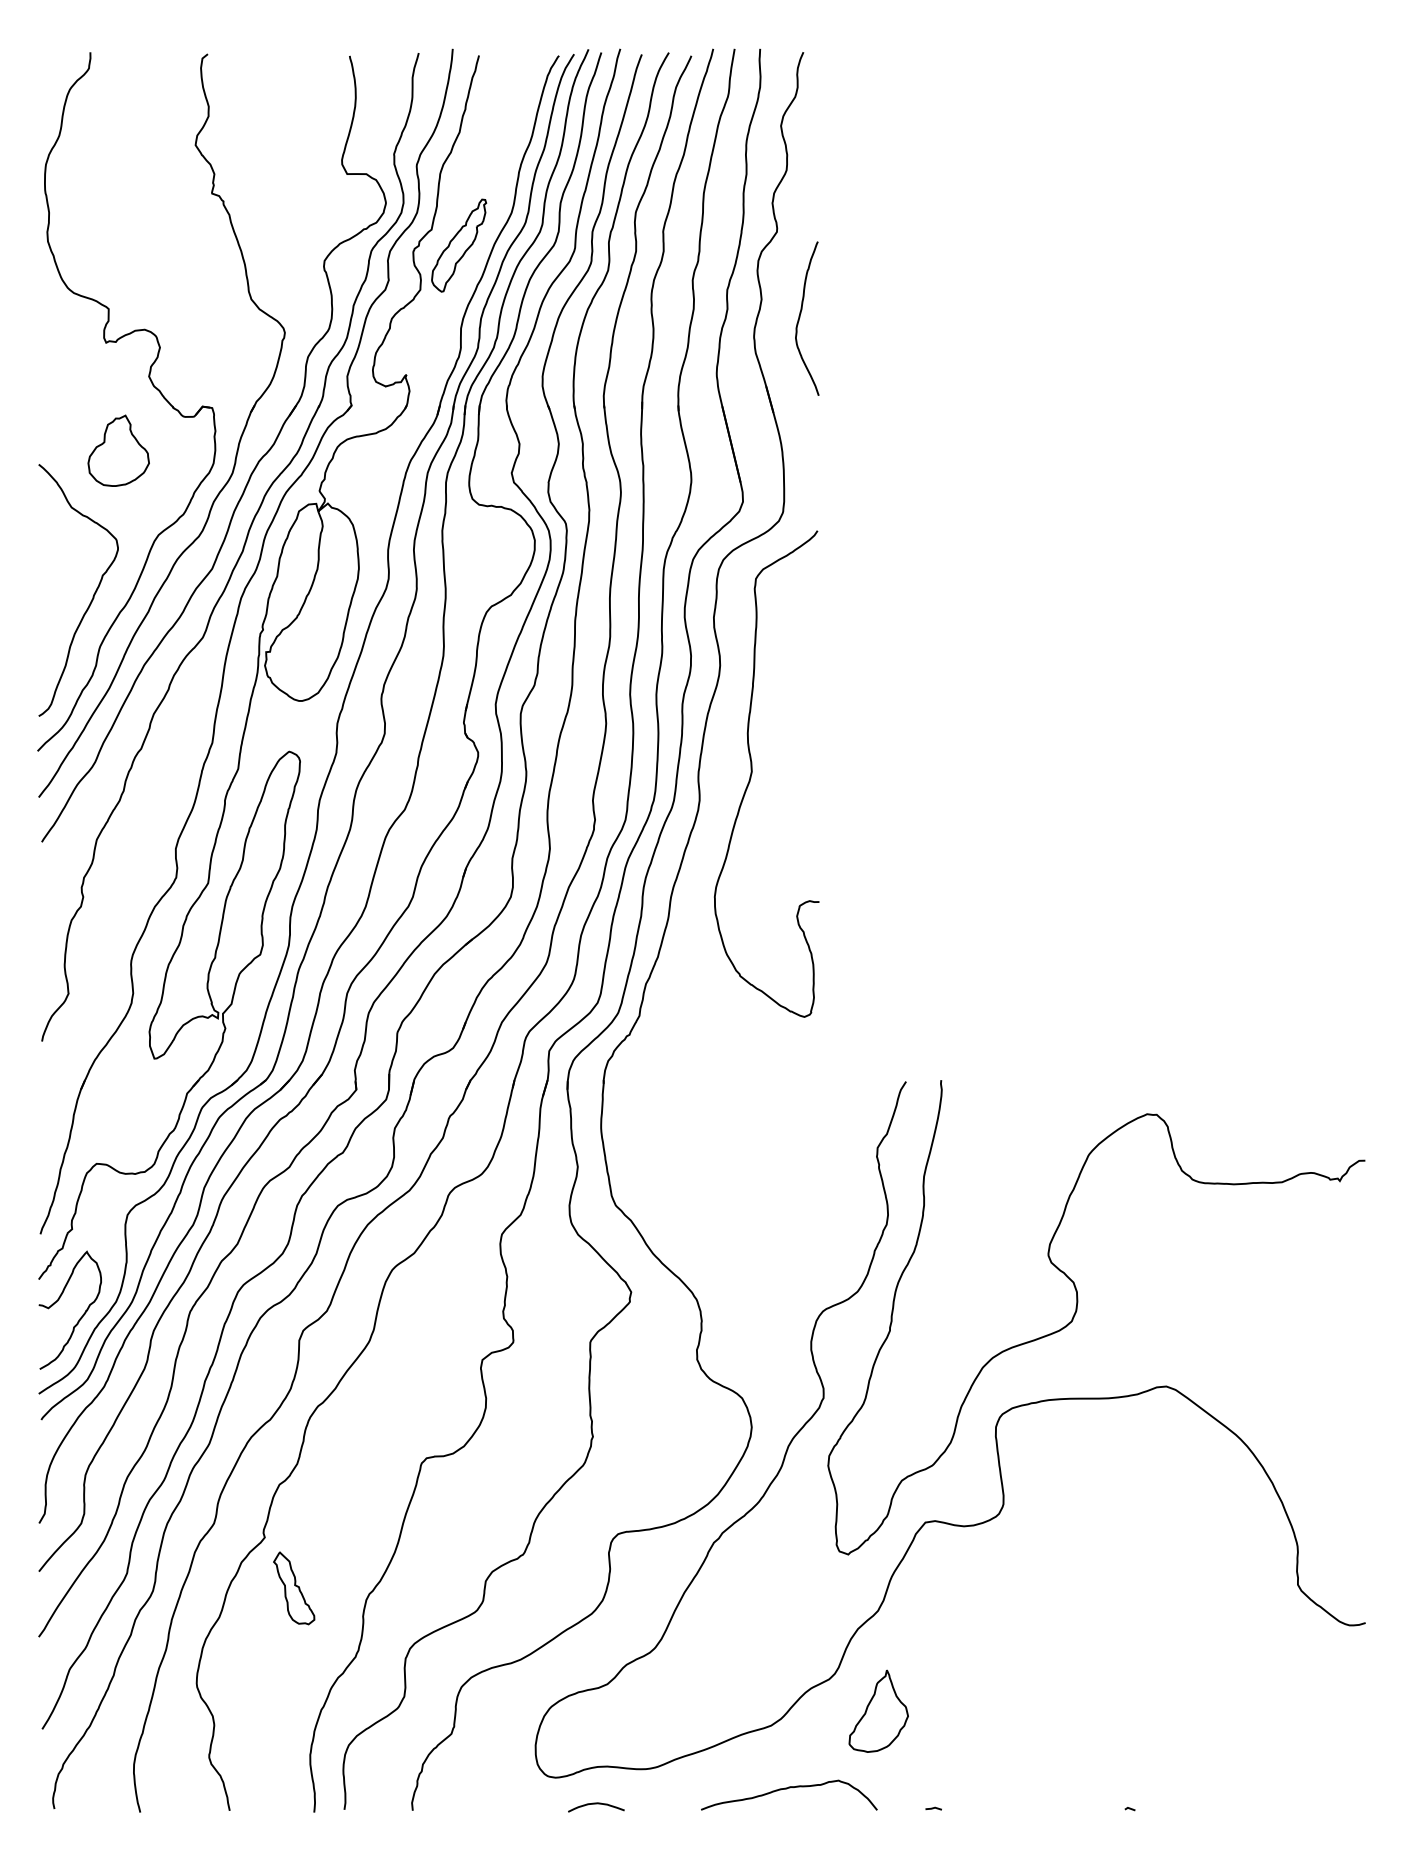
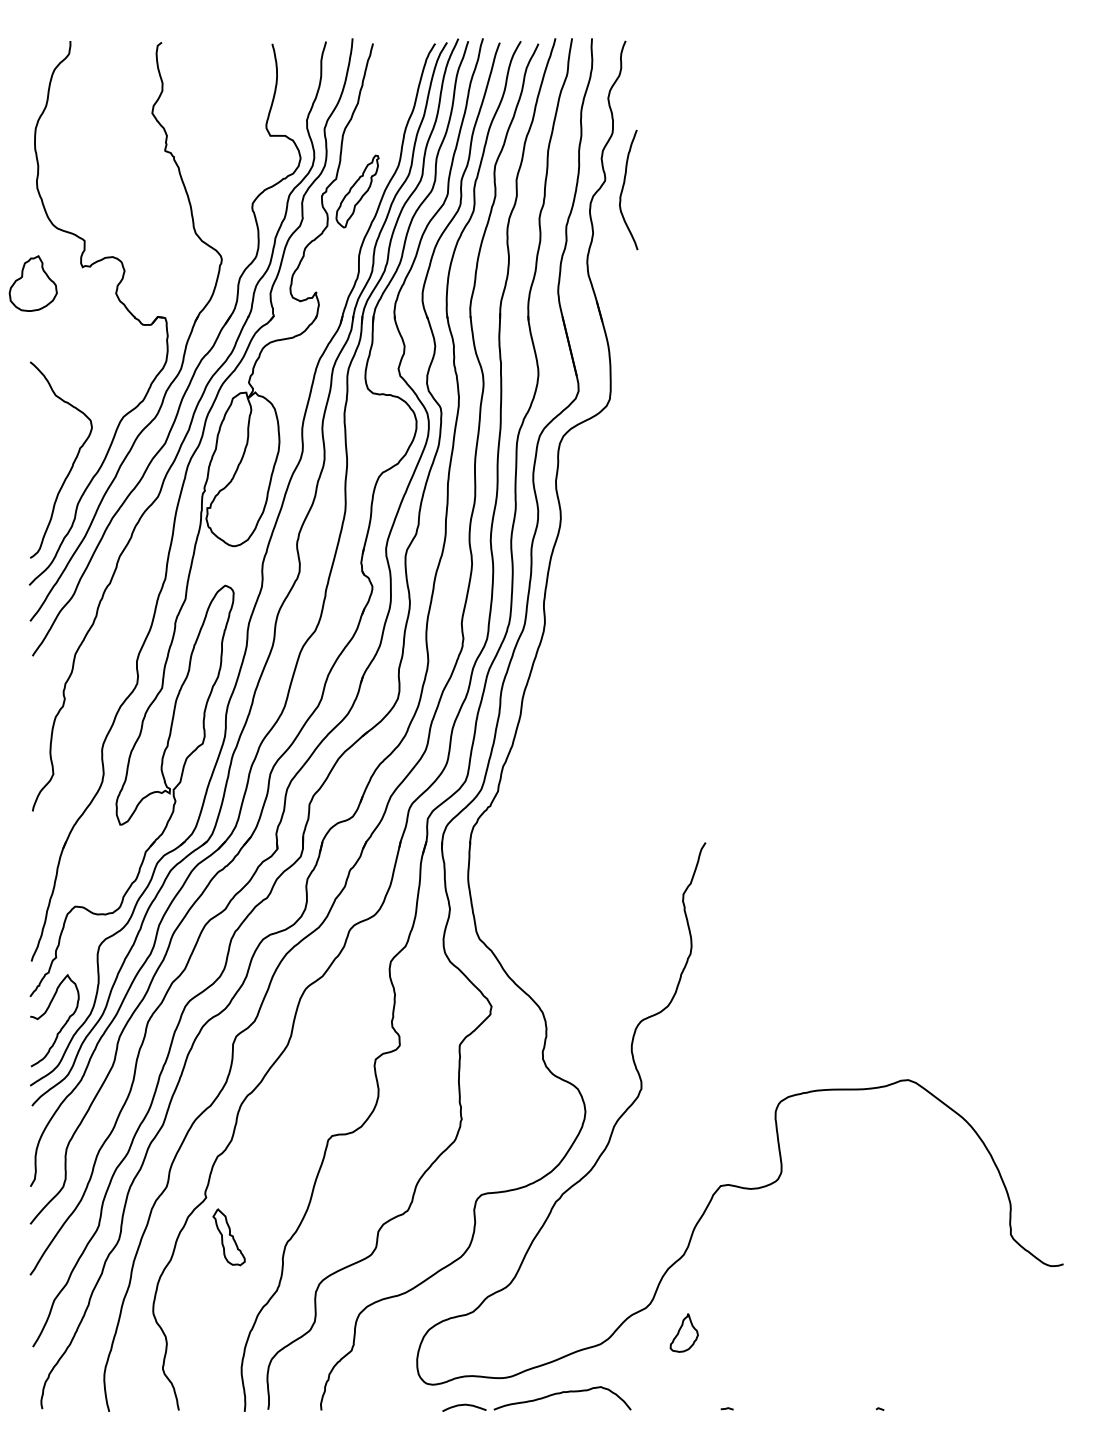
curve: (800, 317) -> (623, 189), moved
part: (118, 450) -> (33, 283), moved
curve: (752, 773) -> (586, 602), removed
curve: (1077, 1310) -> (839, 1020), removed
part: (878, 1710) -> (684, 1332), size x0.6
curve: (787, 1789) -> (561, 1393), moved

